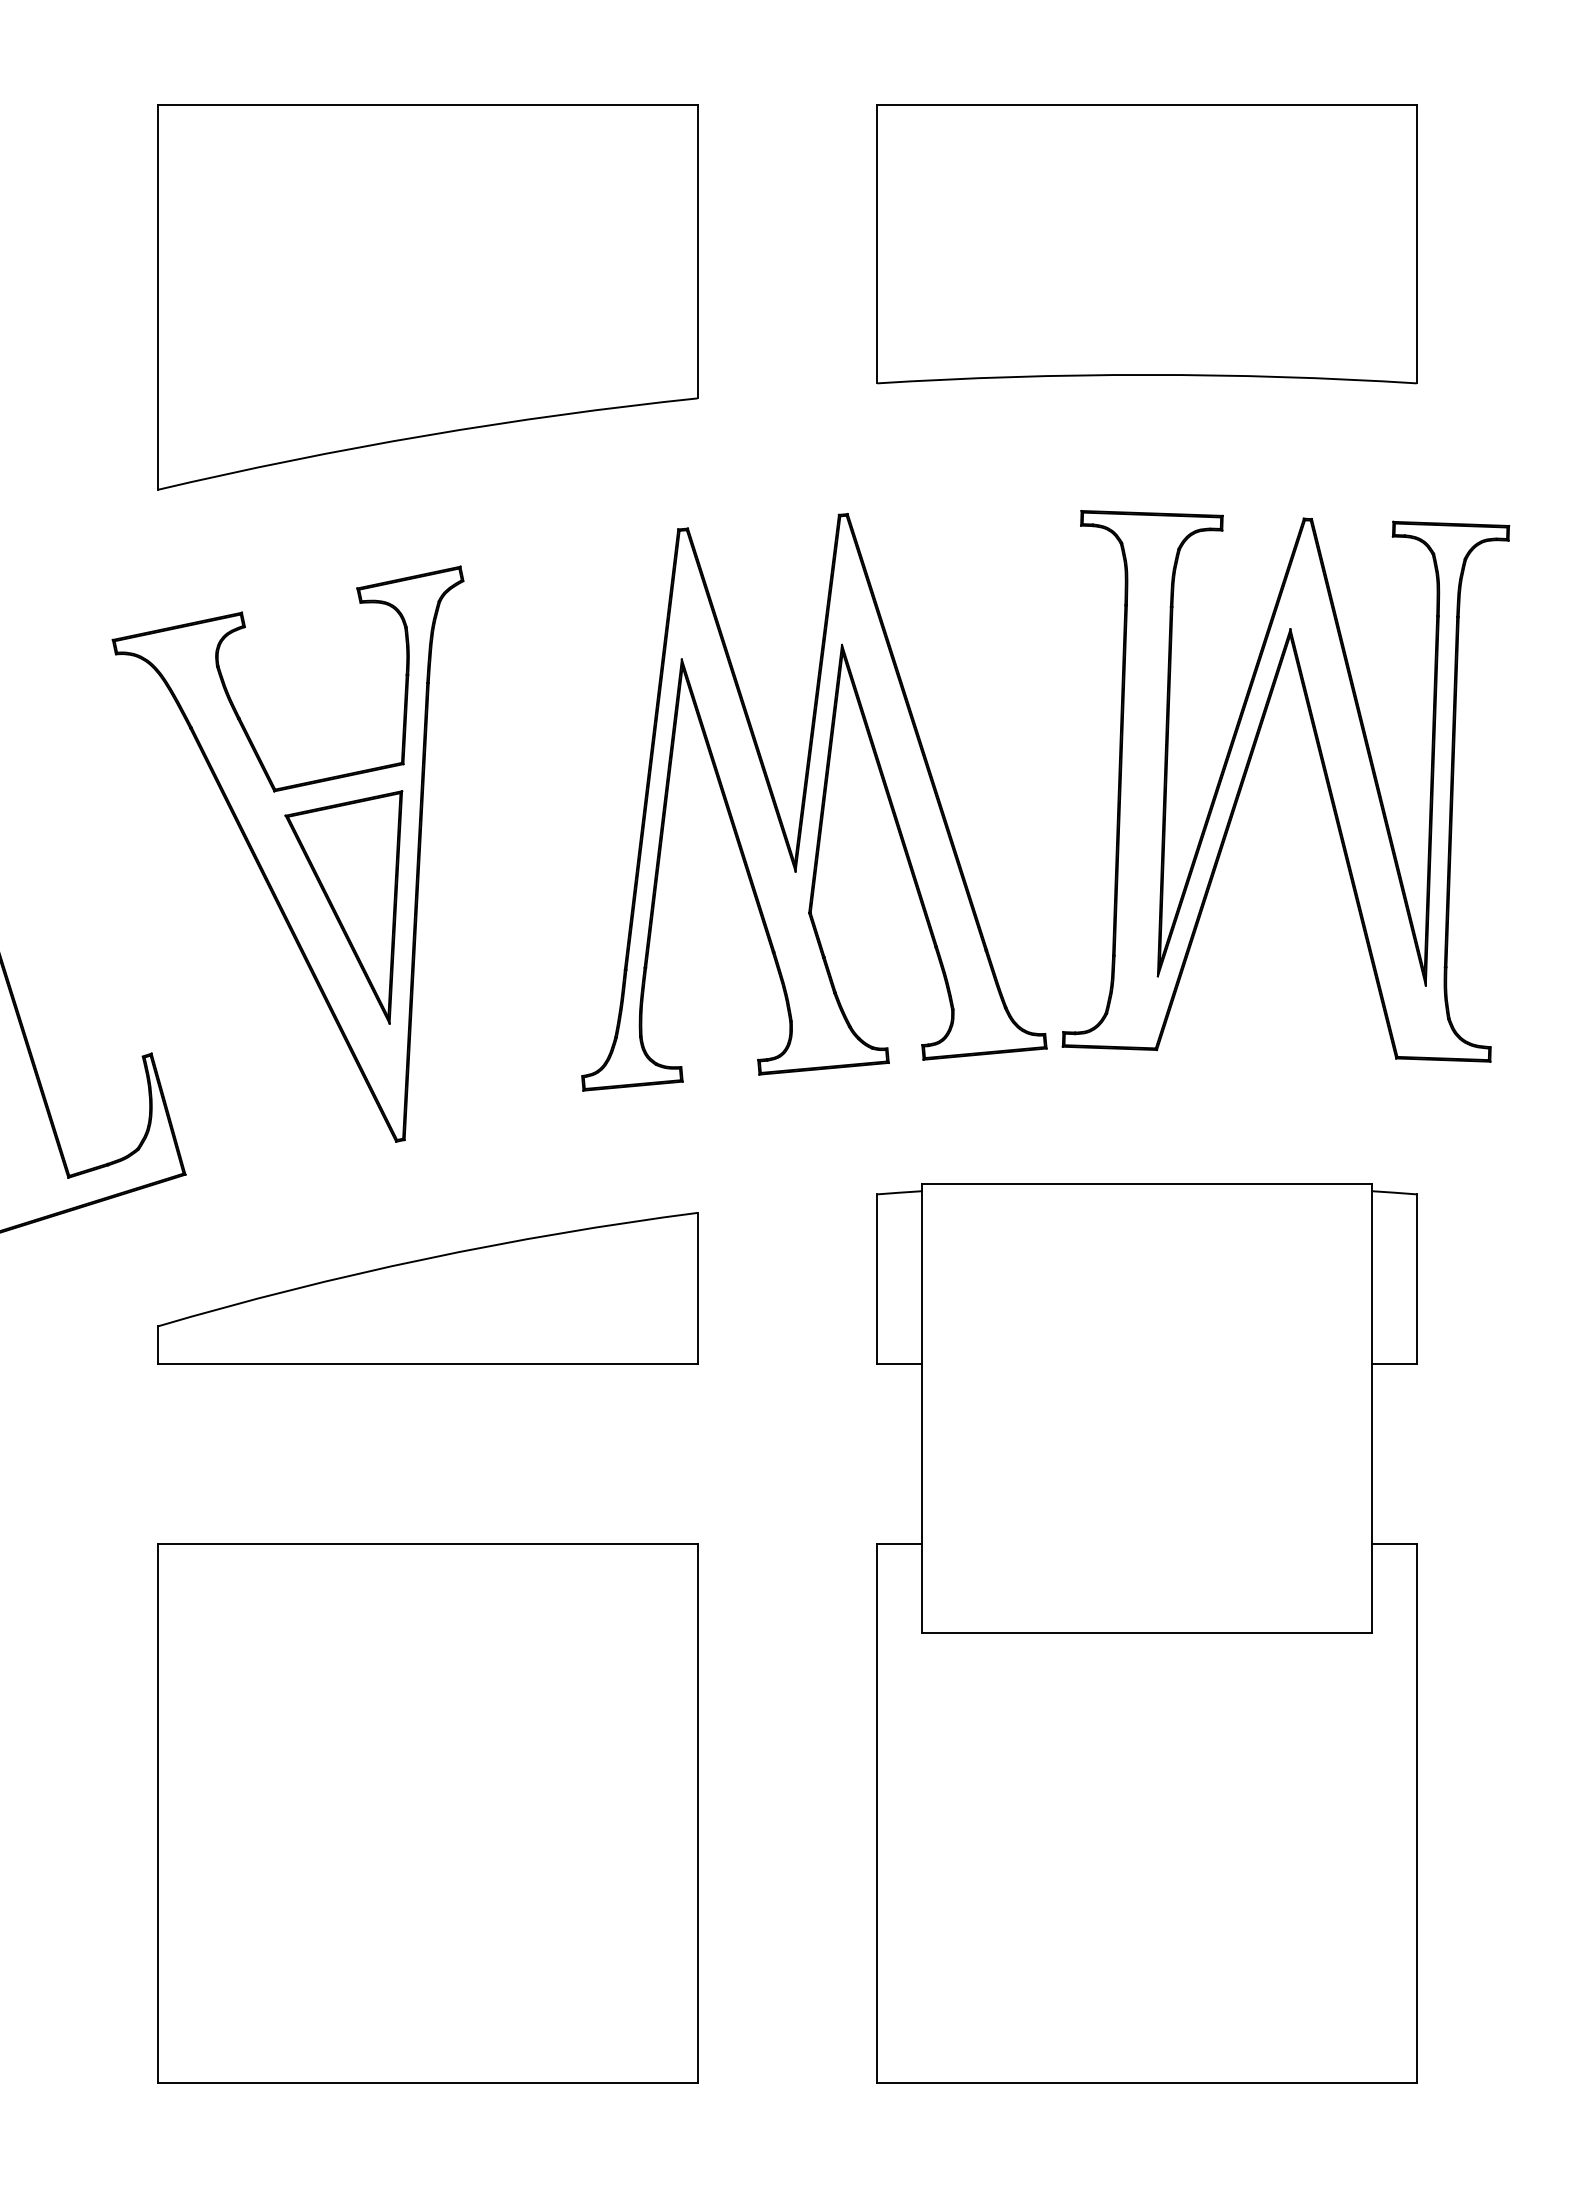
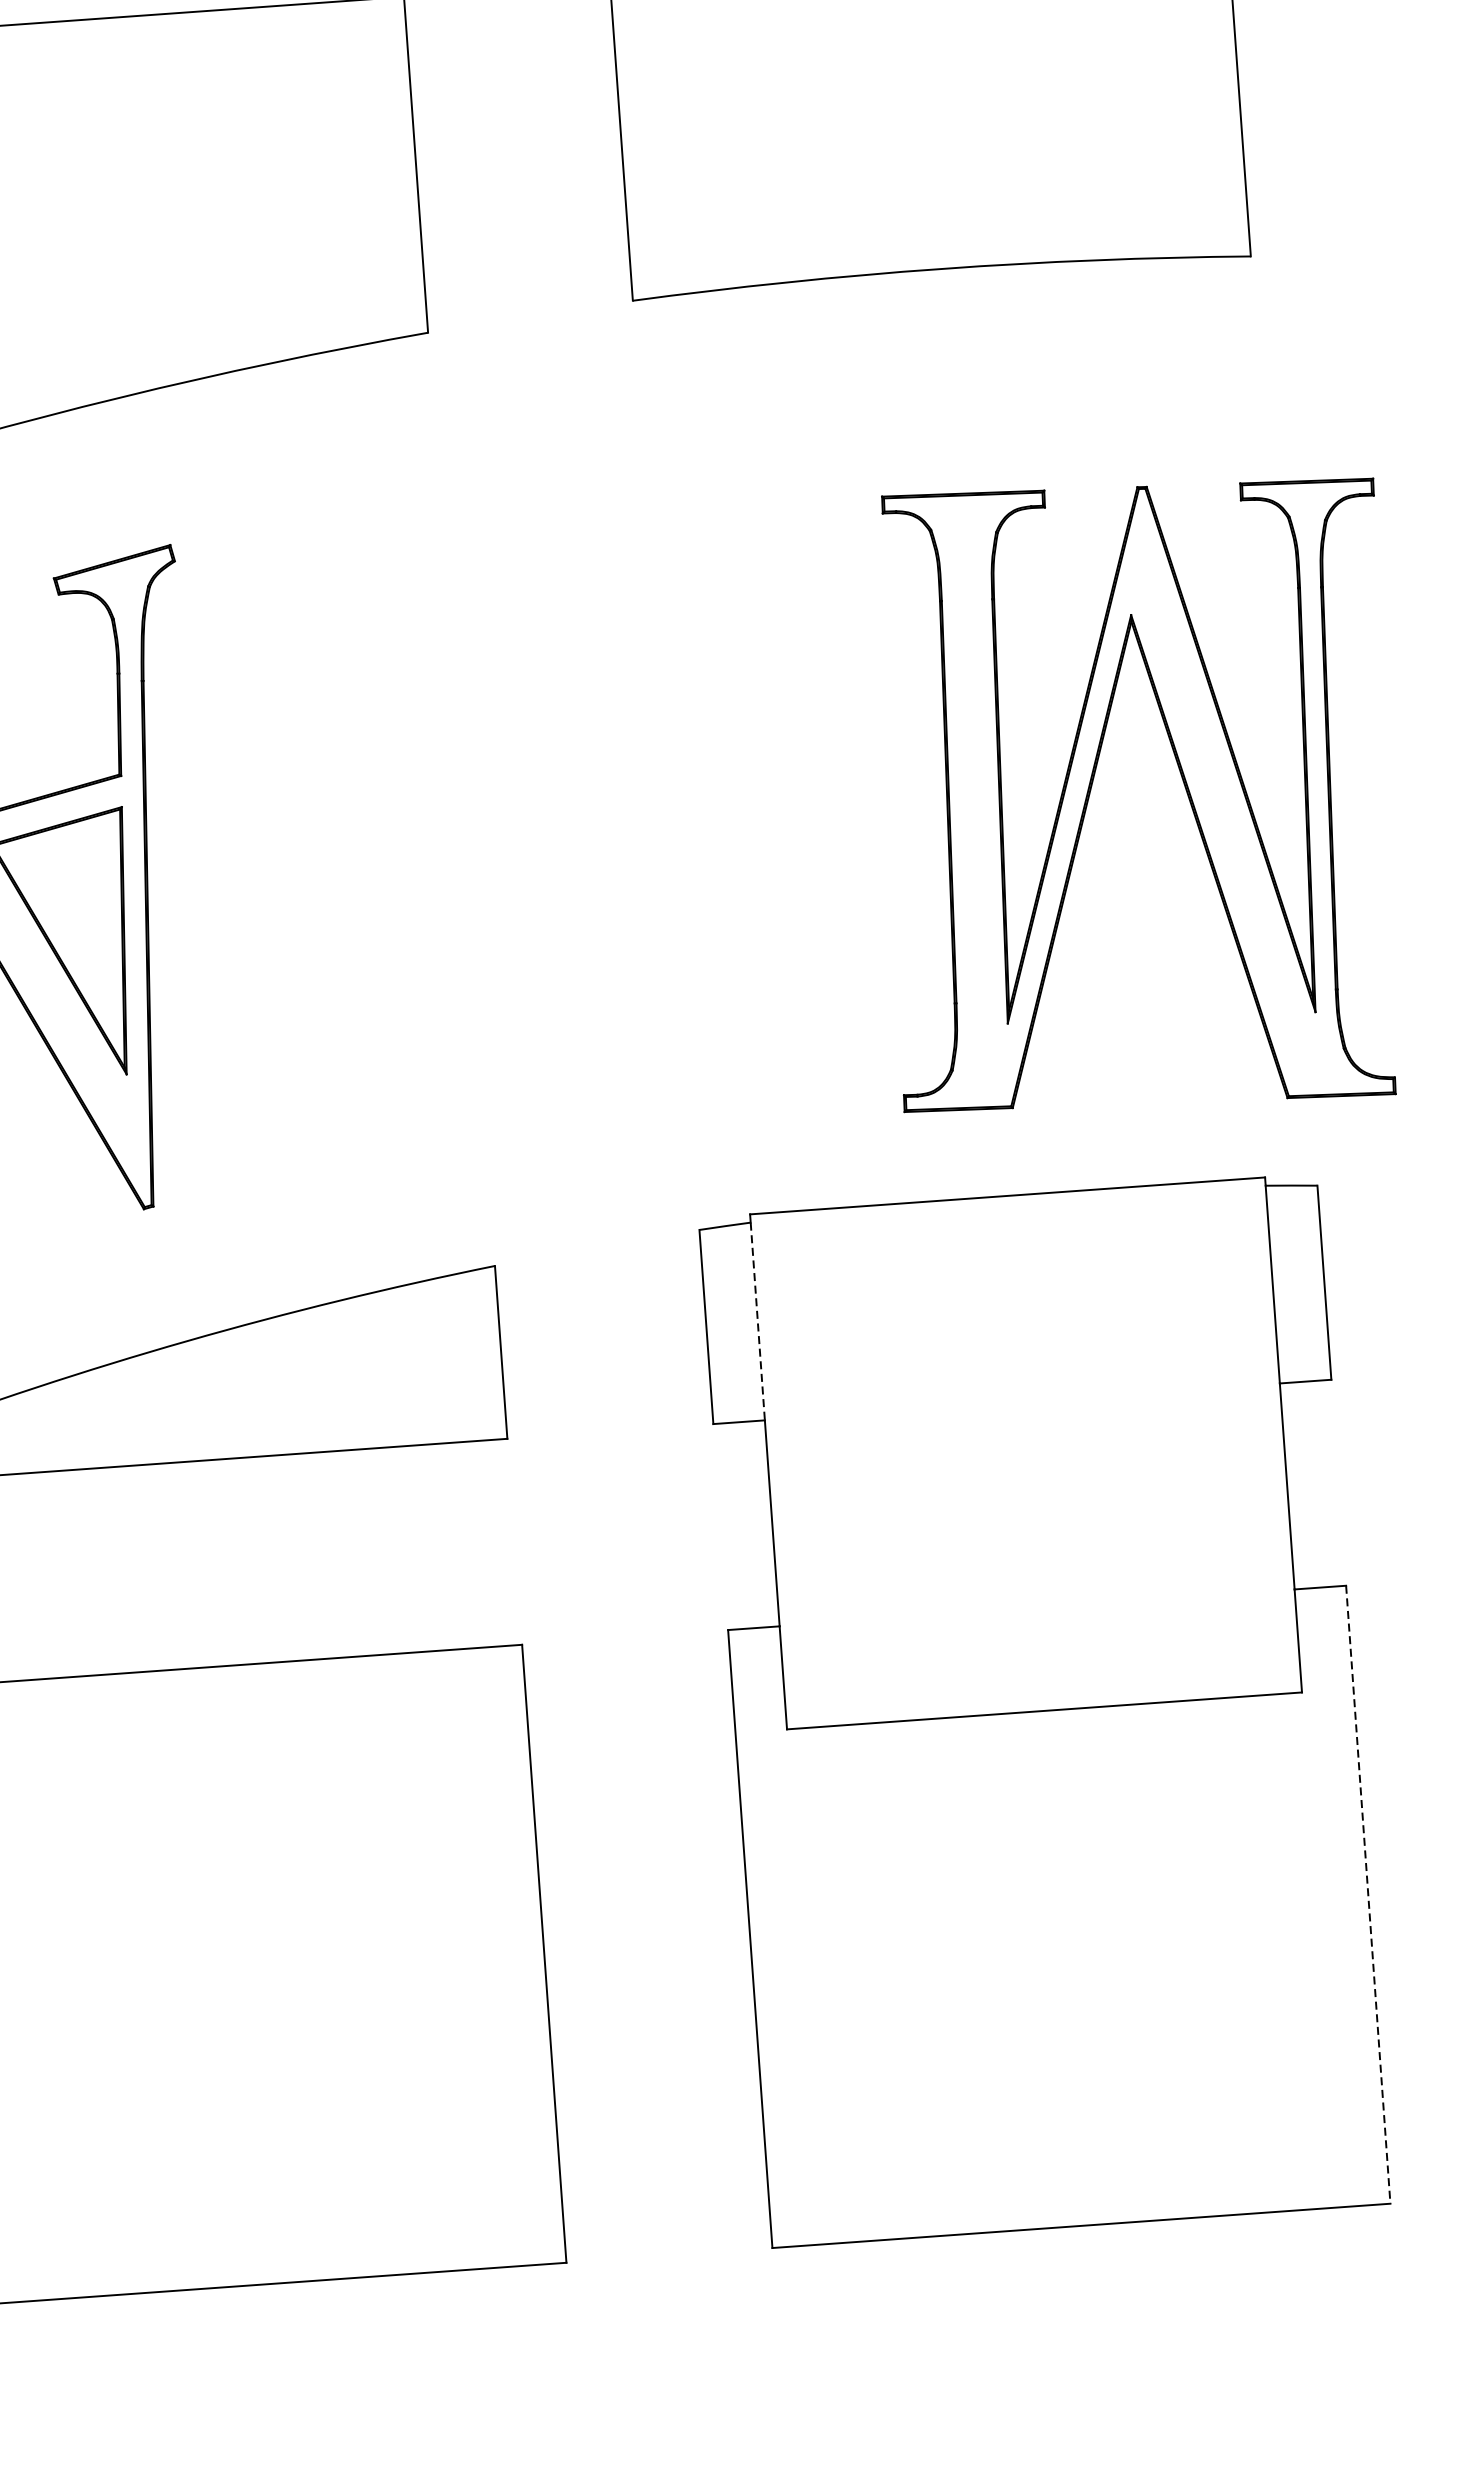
part: (1324, 776) -> (1182, 780), moved
part: (814, 802) -> (595, 786), removed
line: (922, 1277) -> (758, 1321), solid -> dashed
line: (1416, 1813) -> (1368, 1895), solid -> dashed

